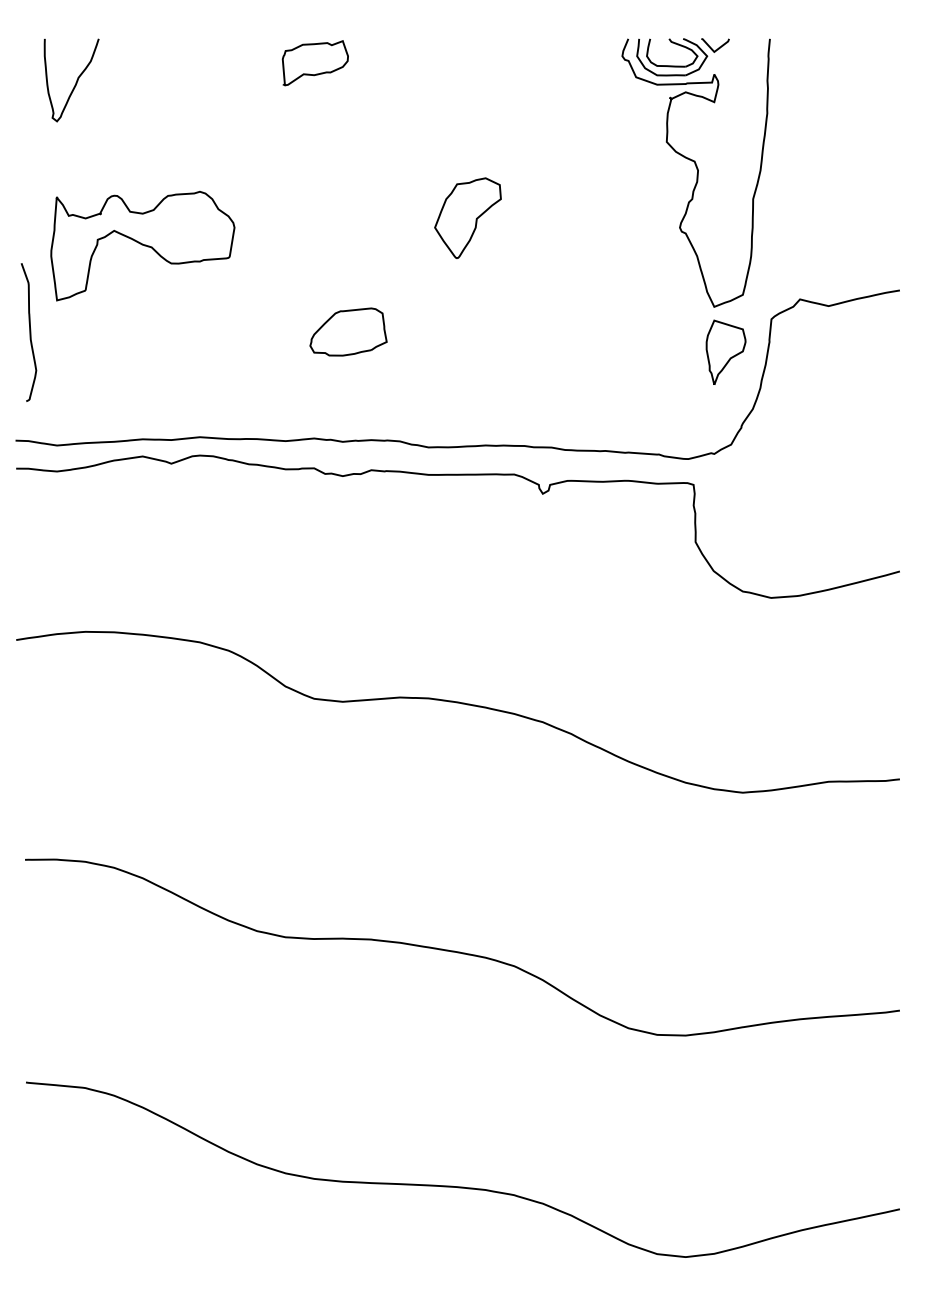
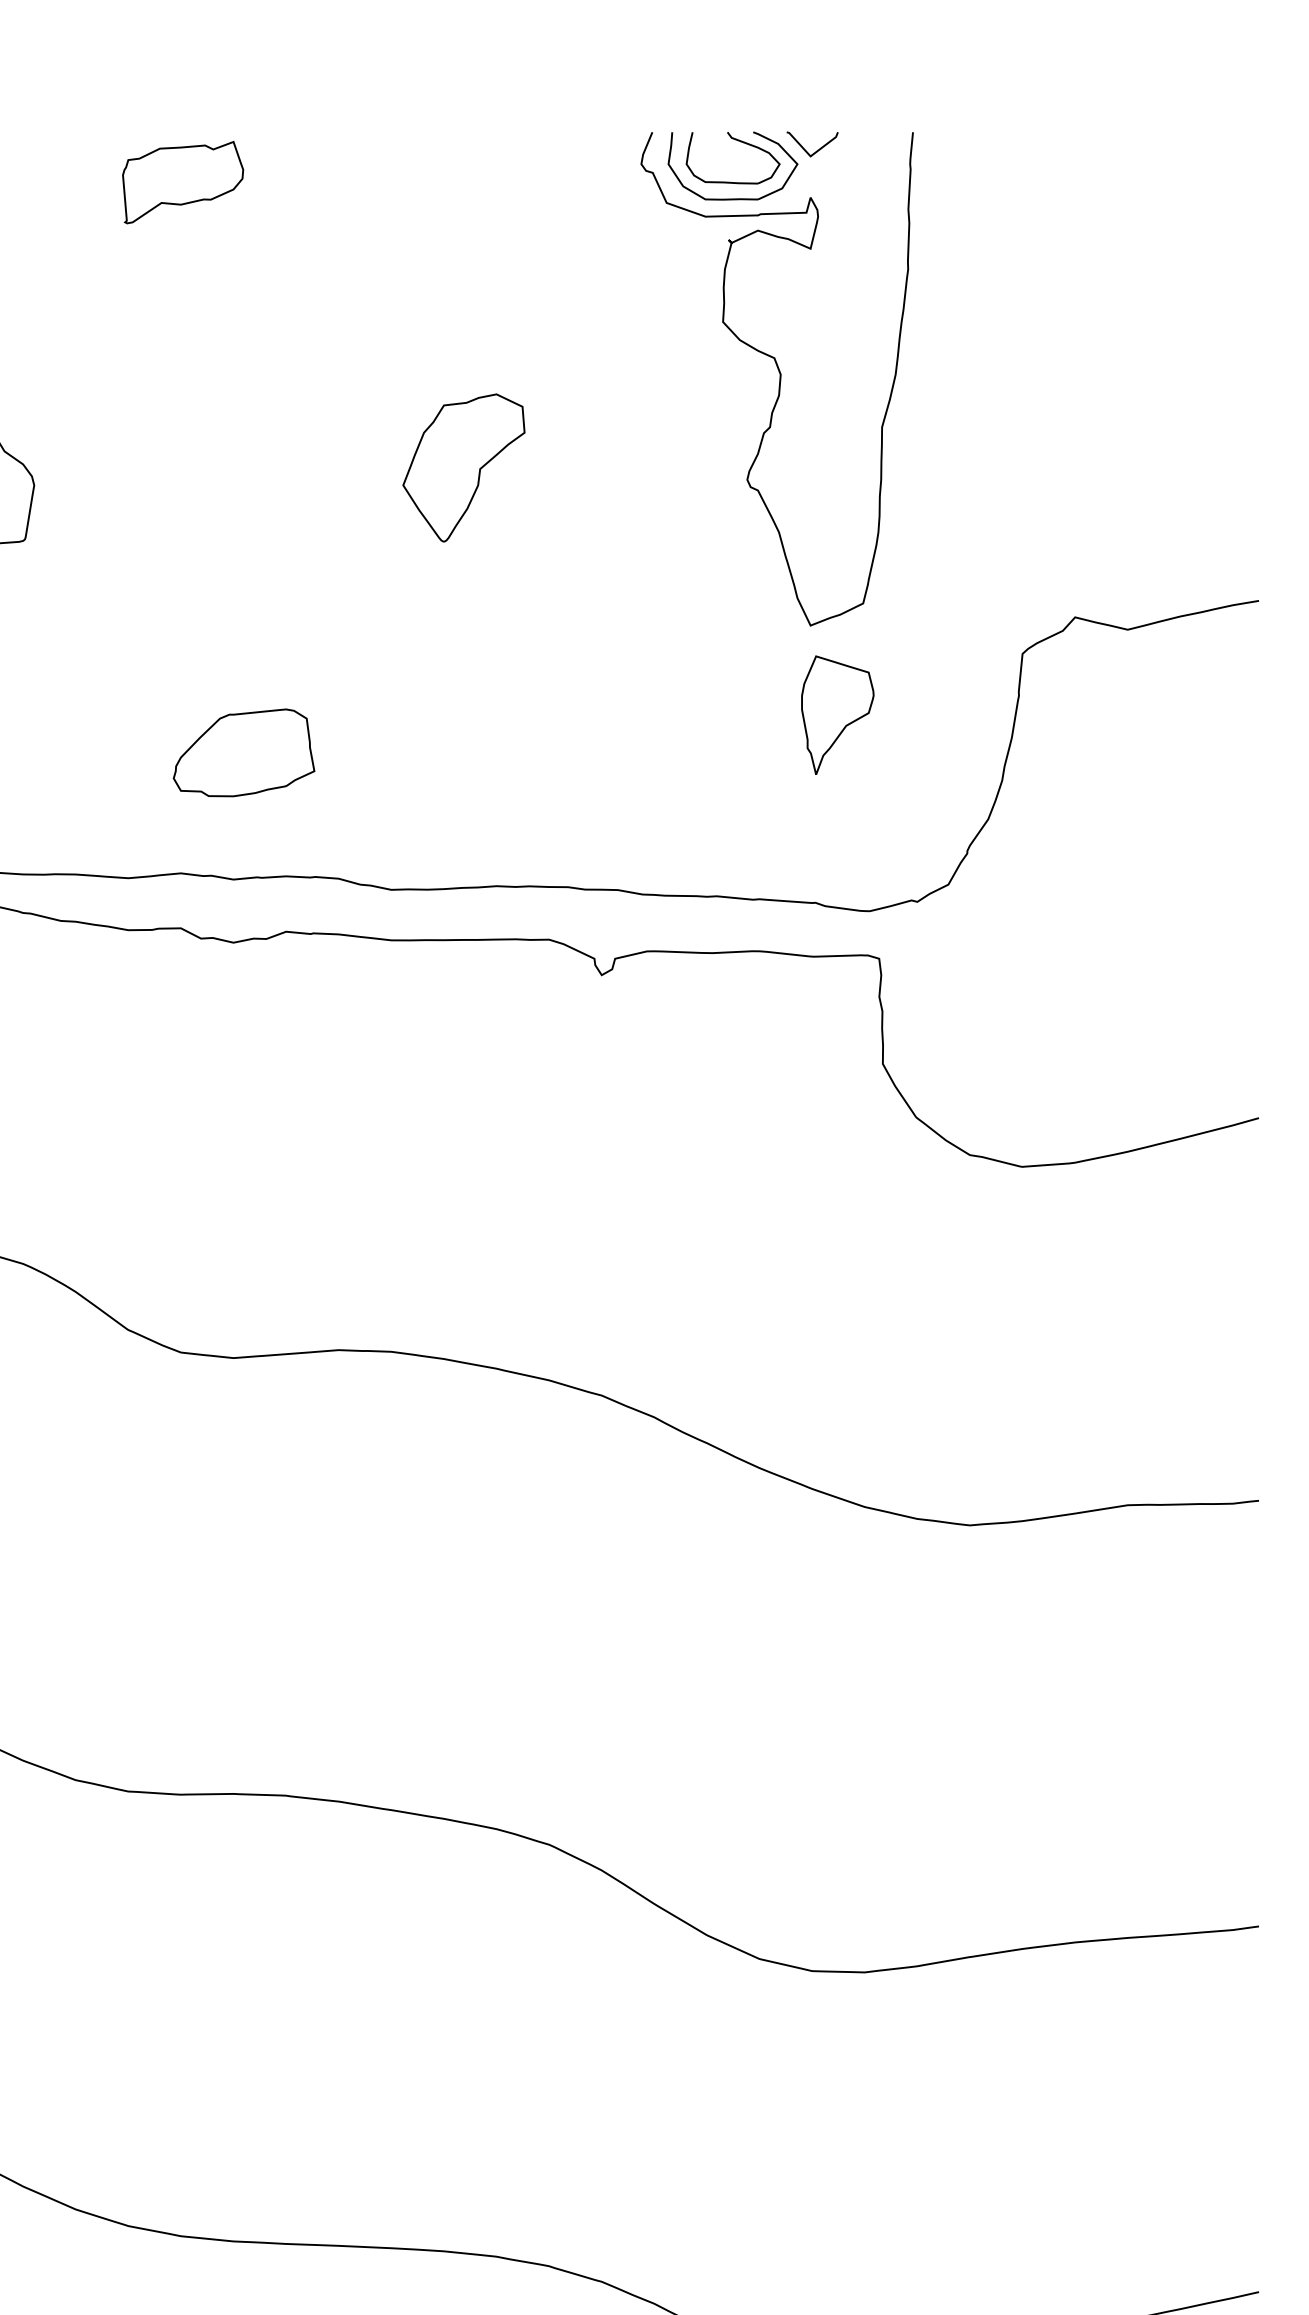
part: (695, 172) -> (775, 378), moved
part: (348, 331) -> (243, 751), moved
part: (725, 351) -> (836, 713), moved

